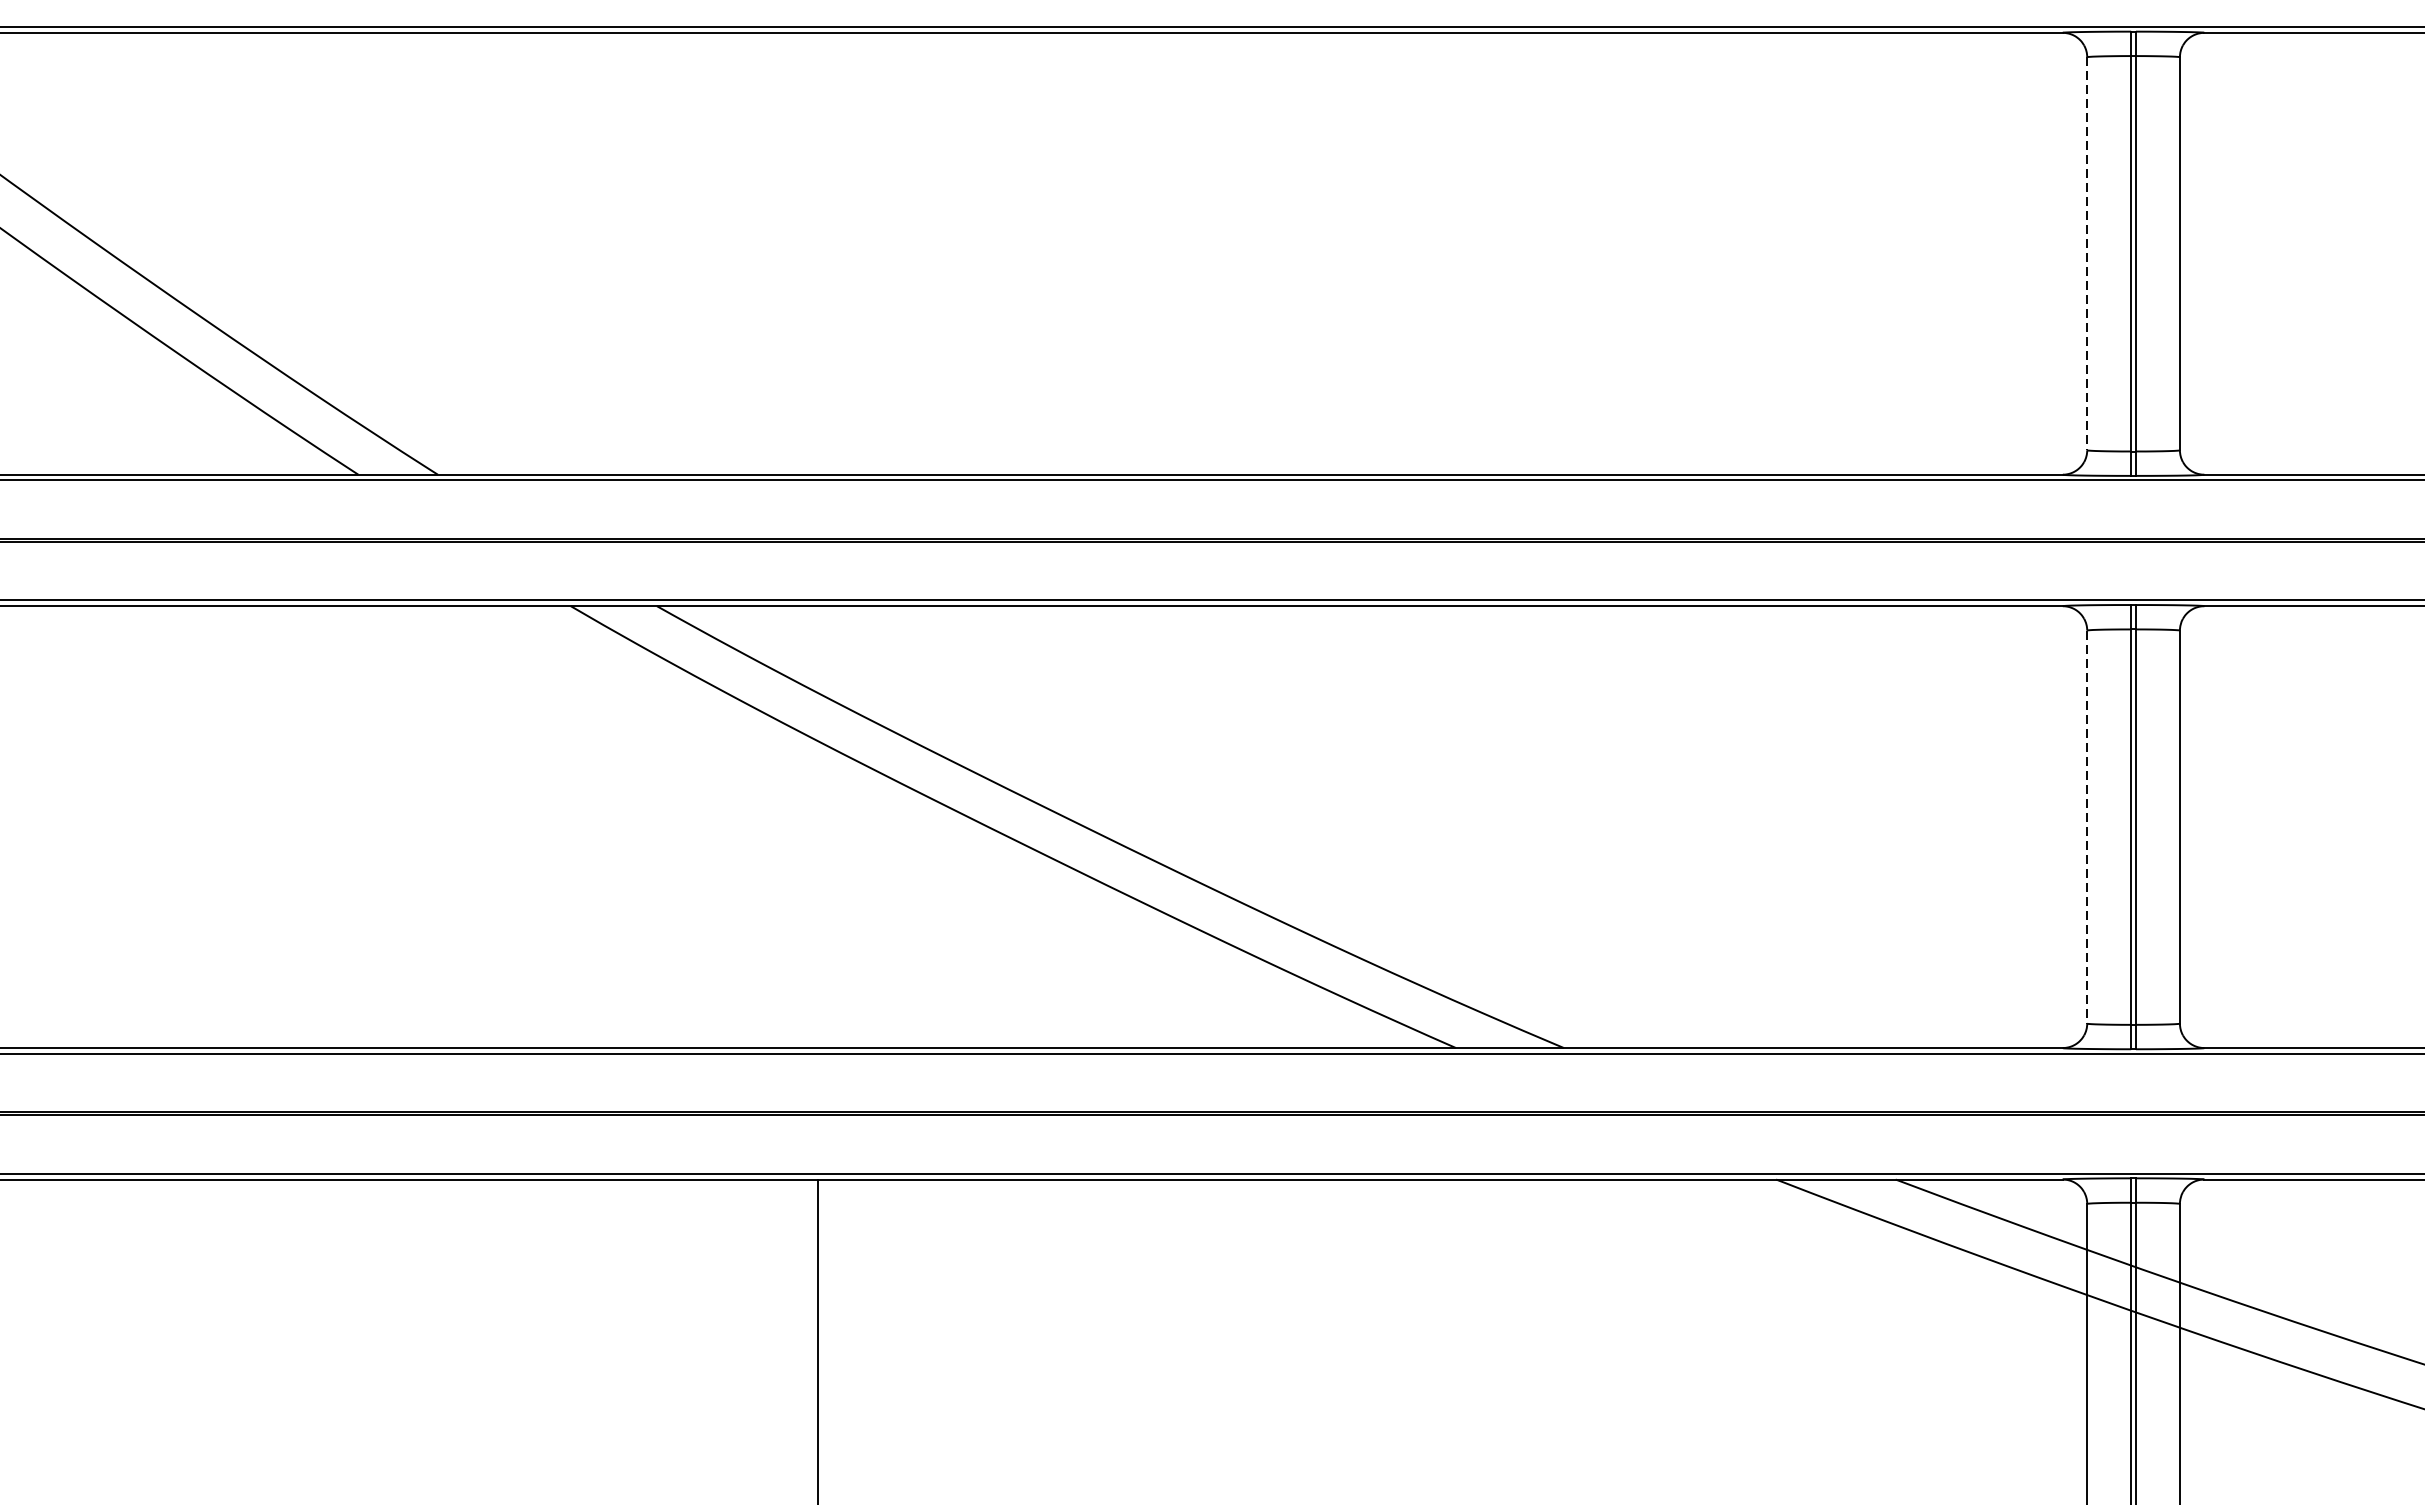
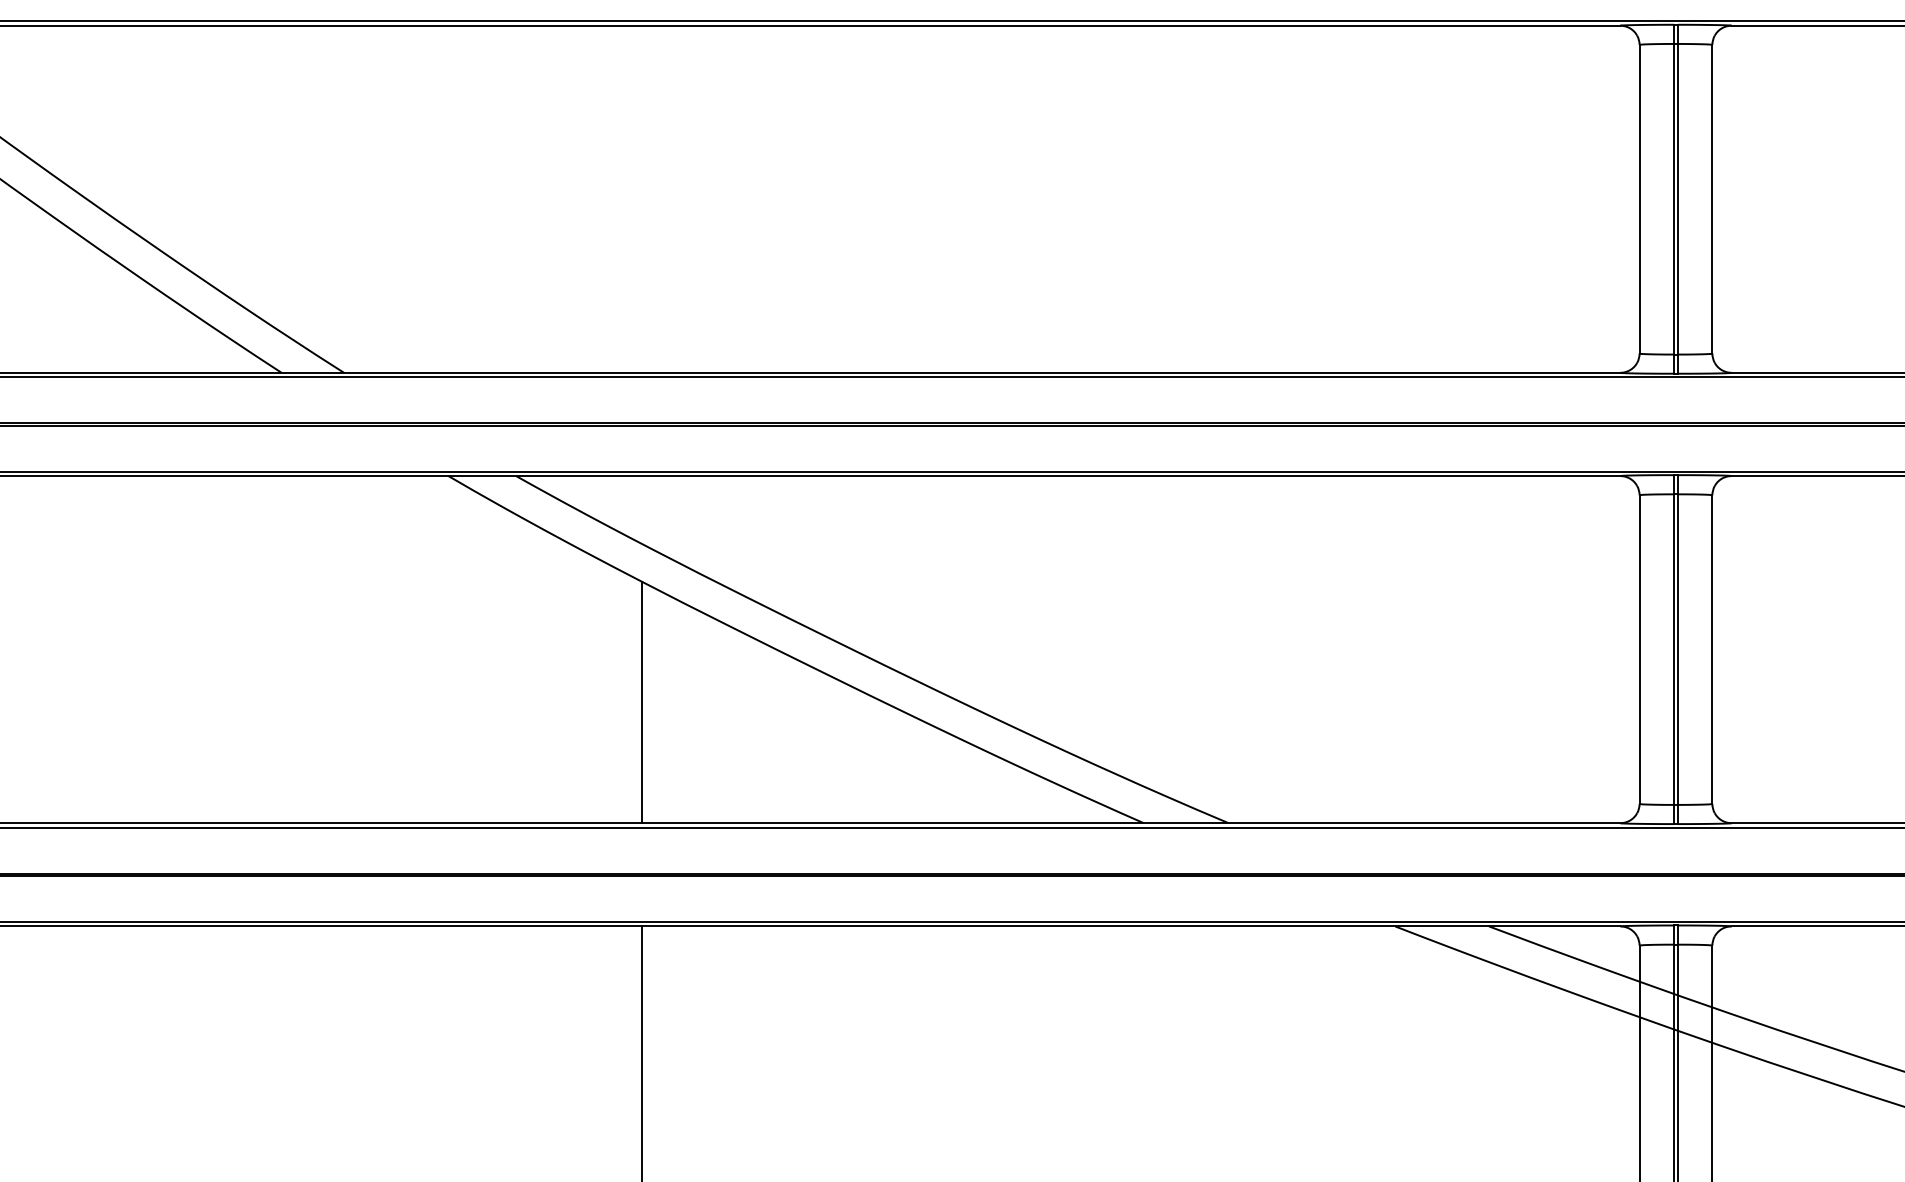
line: (2087, 254) -> (1639, 199), dashed -> solid
line: (2087, 828) -> (1639, 650), dashed -> solid
line: (817, 894) -> (642, 702), added

